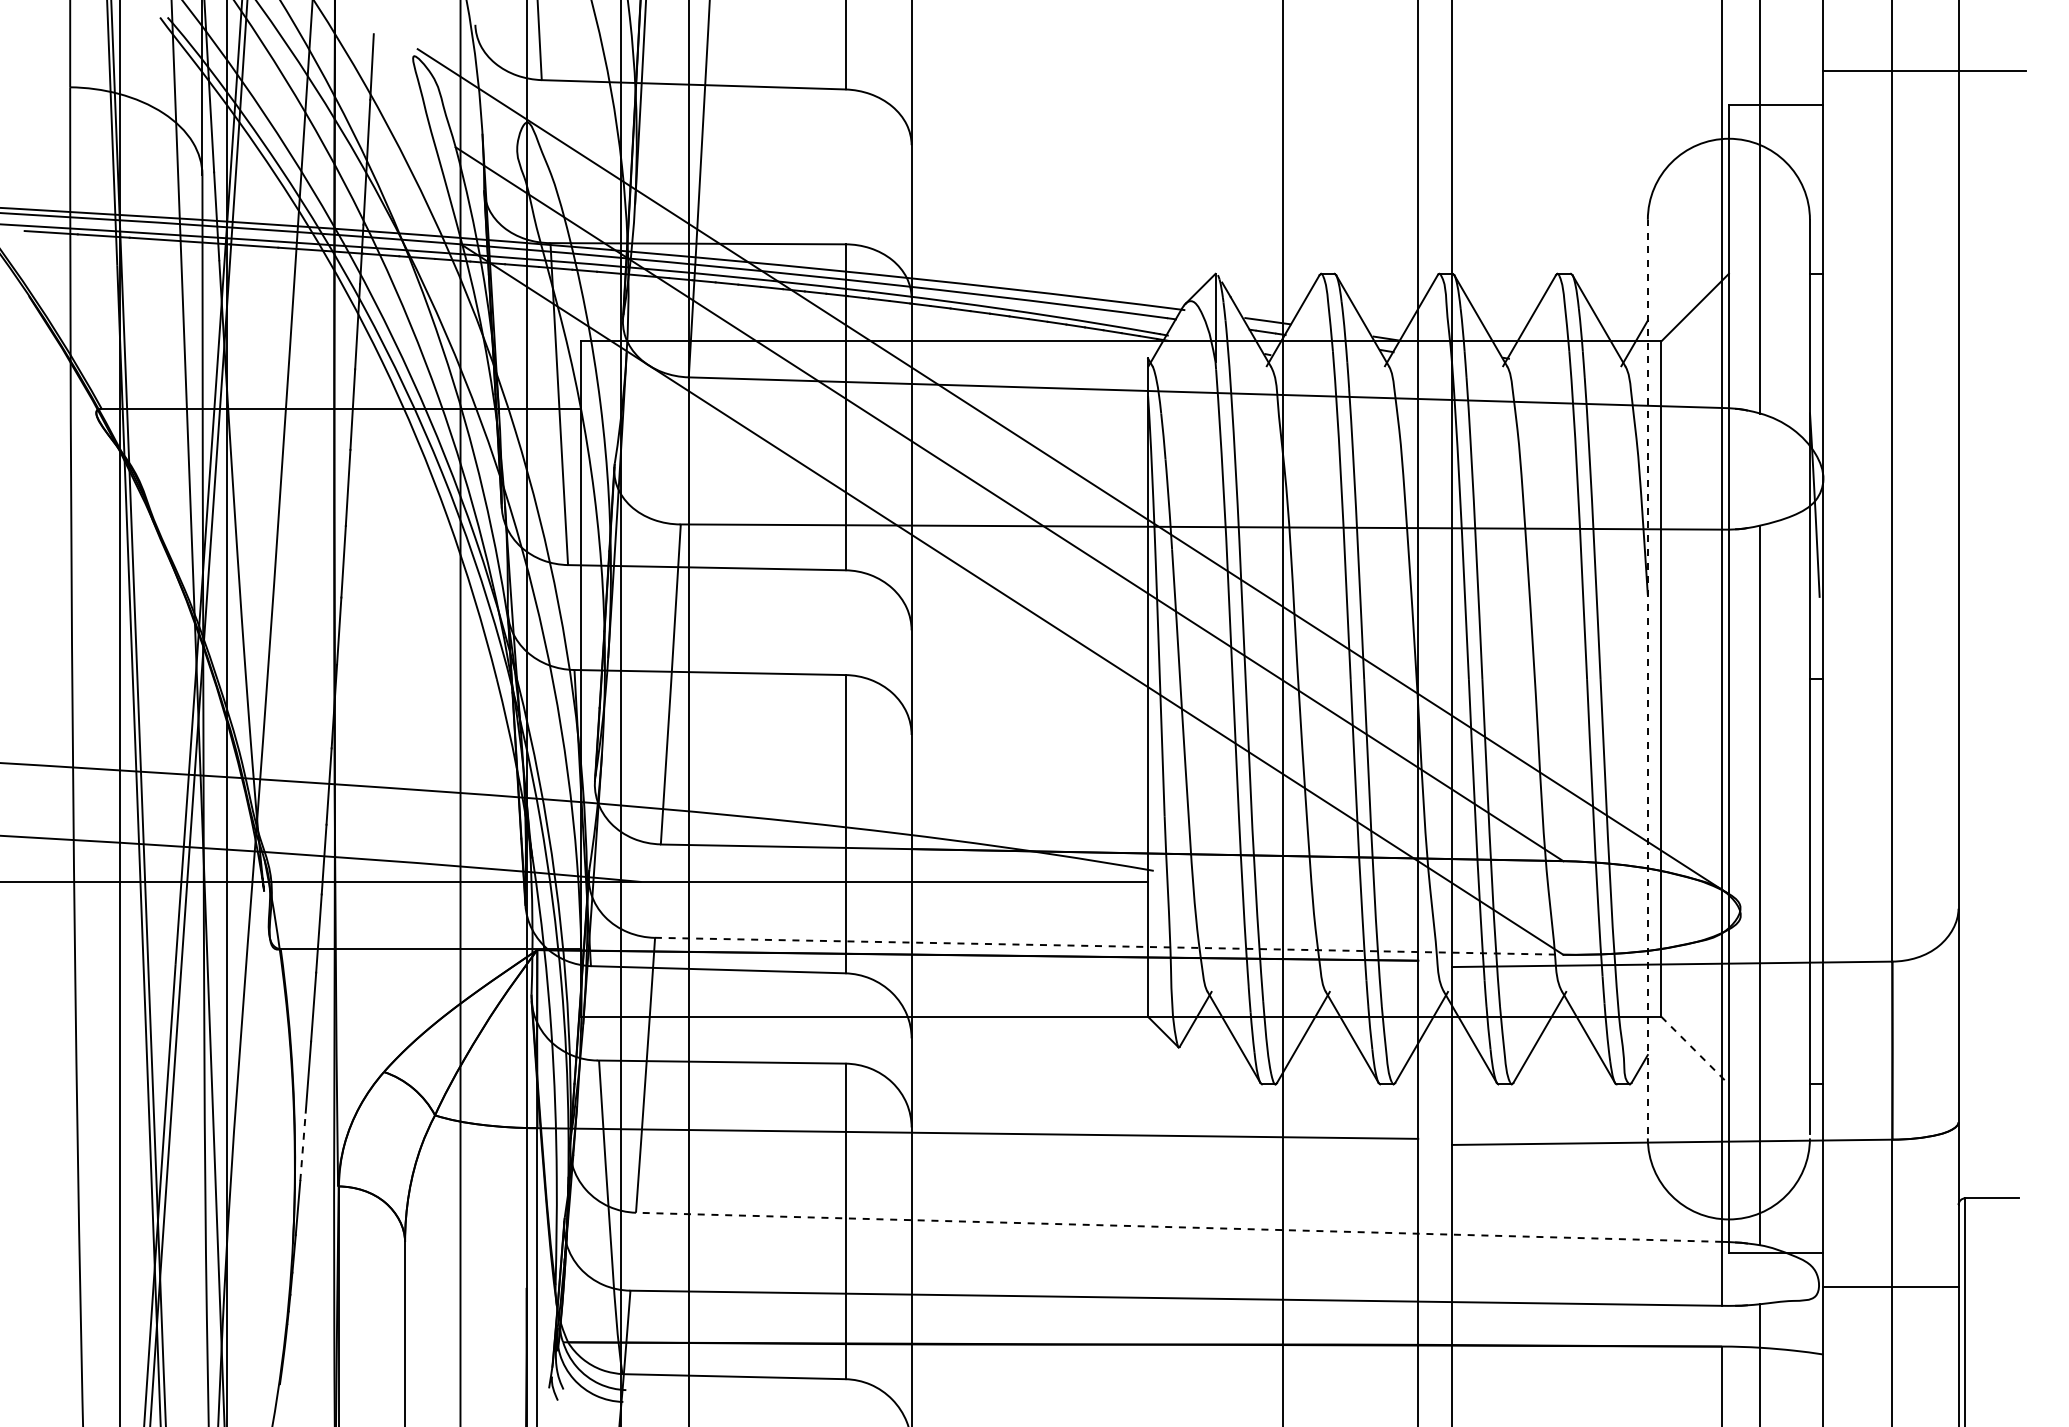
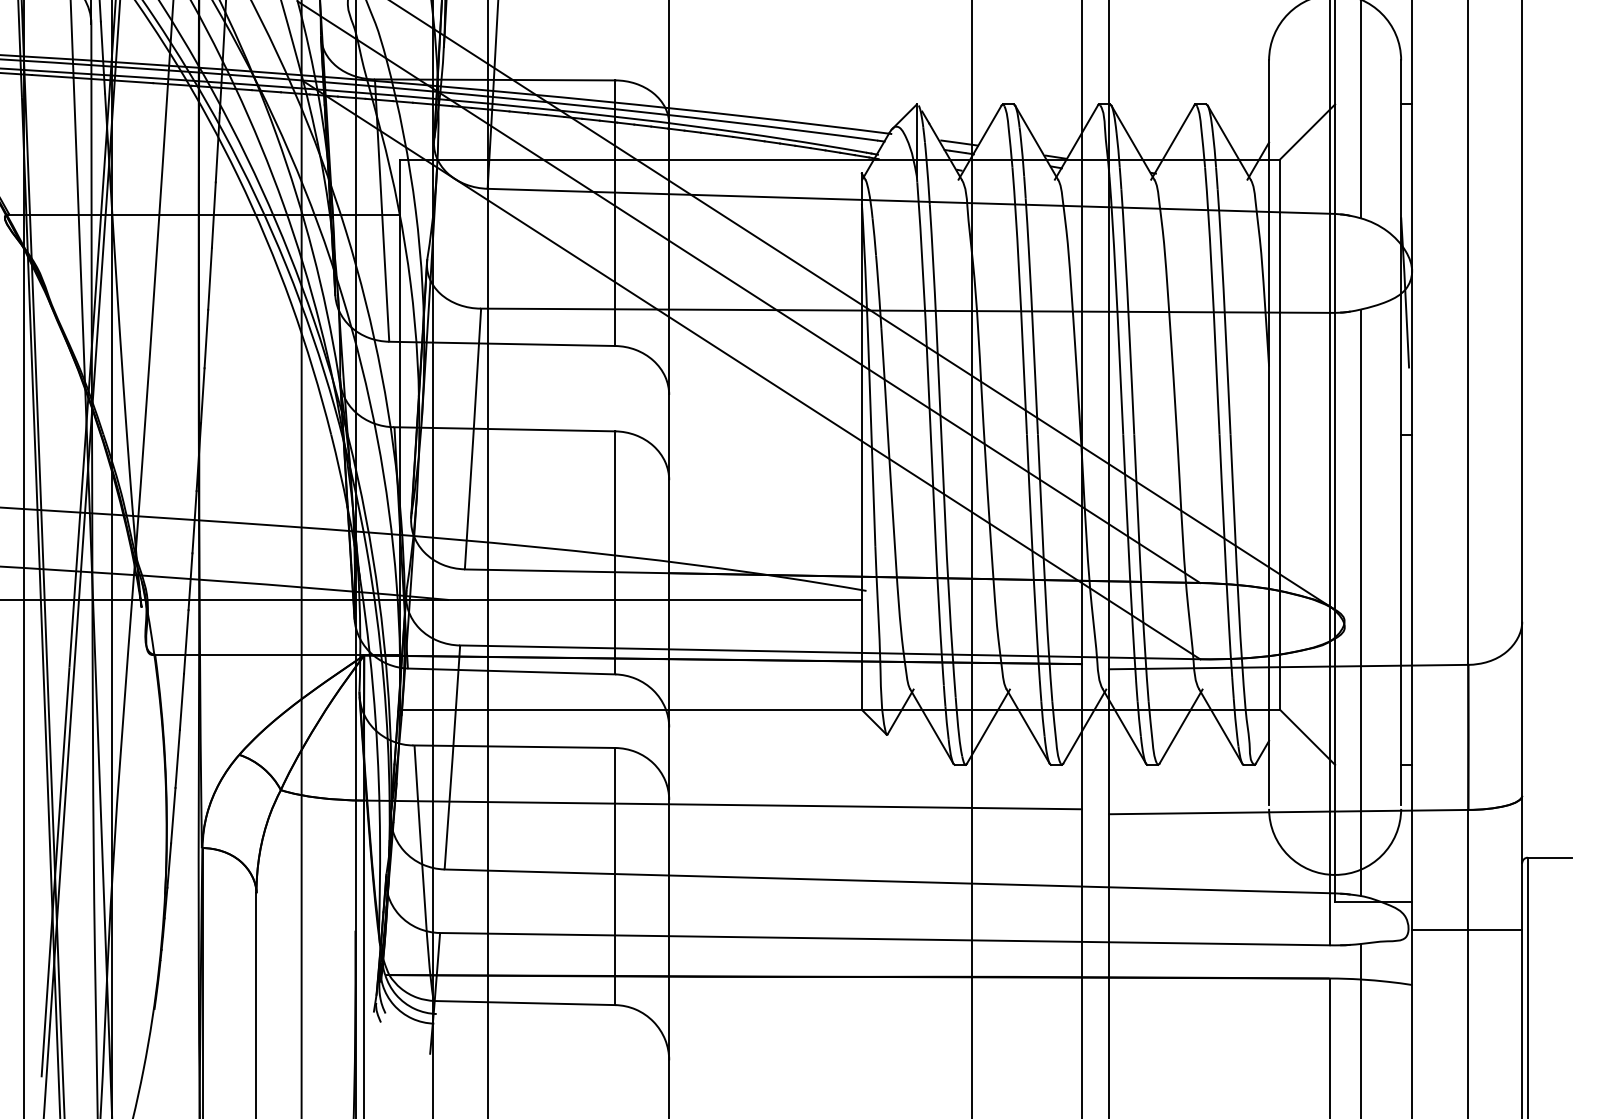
line: (1647, 676) -> (1268, 432), dashed -> solid
line: (1109, 946) -> (830, 652), dashed -> solid
line: (1695, 1050) -> (1307, 737), dashed -> solid
line: (303, 1146) -> (173, 815), dashed -> solid
line: (1178, 1227) -> (886, 881), dashed -> solid

